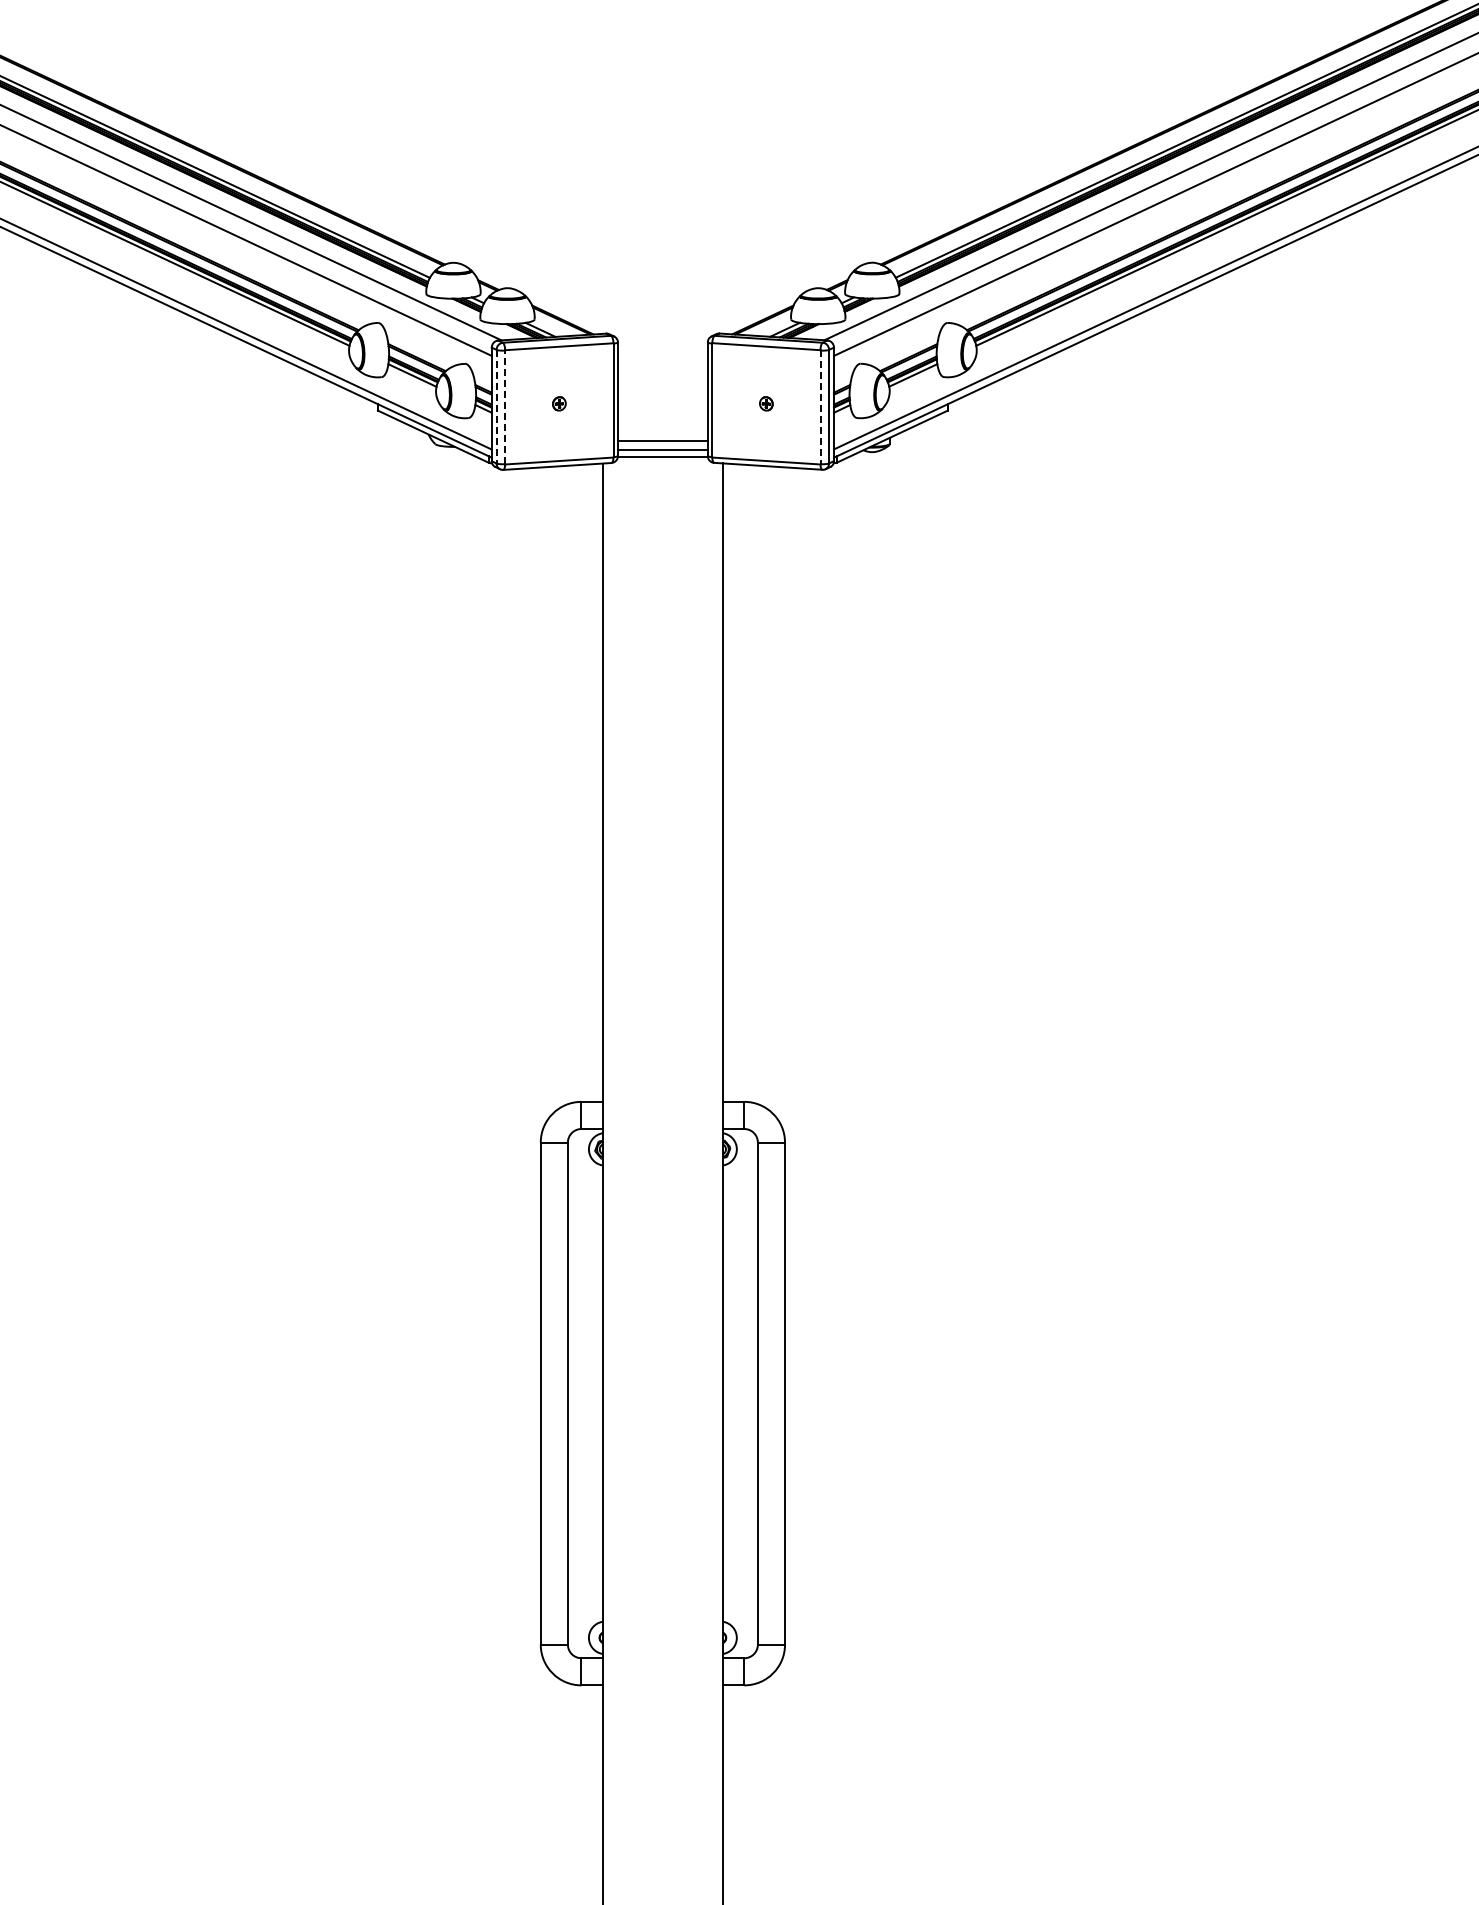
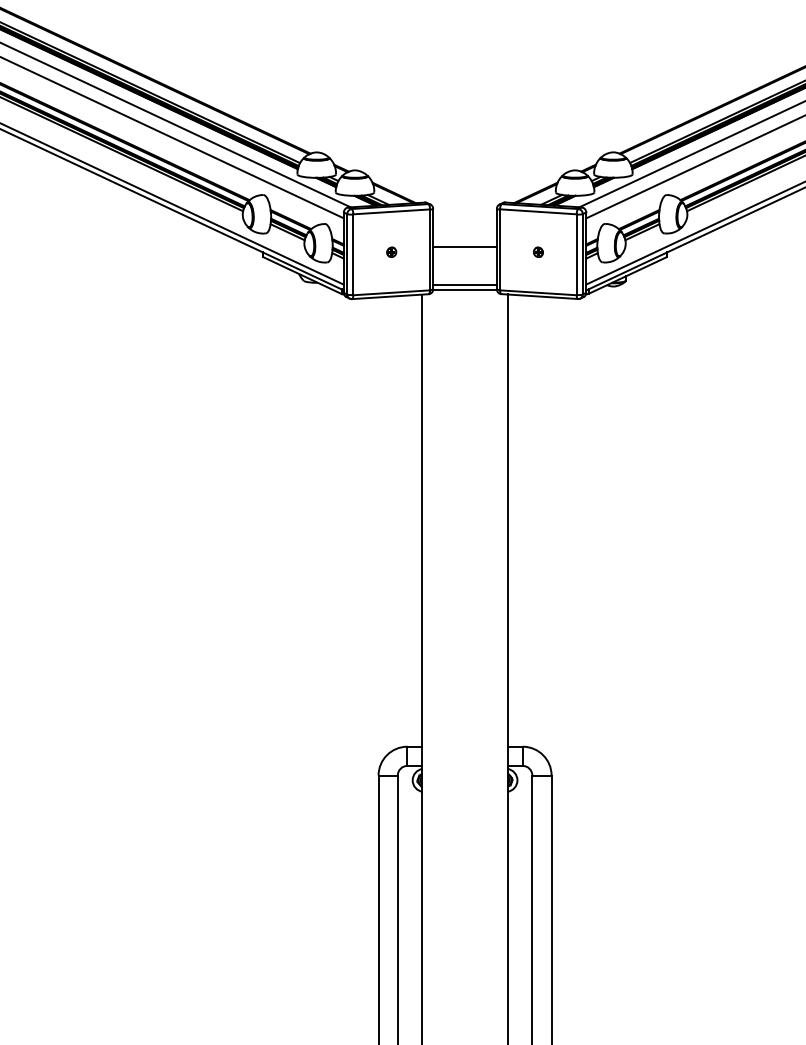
line: (496, 406) -> (347, 254), dashed -> solid
line: (504, 407) -> (352, 254), dashed -> solid
line: (820, 407) -> (576, 254), dashed -> solid
line: (662, 440) -> (464, 246), moved

